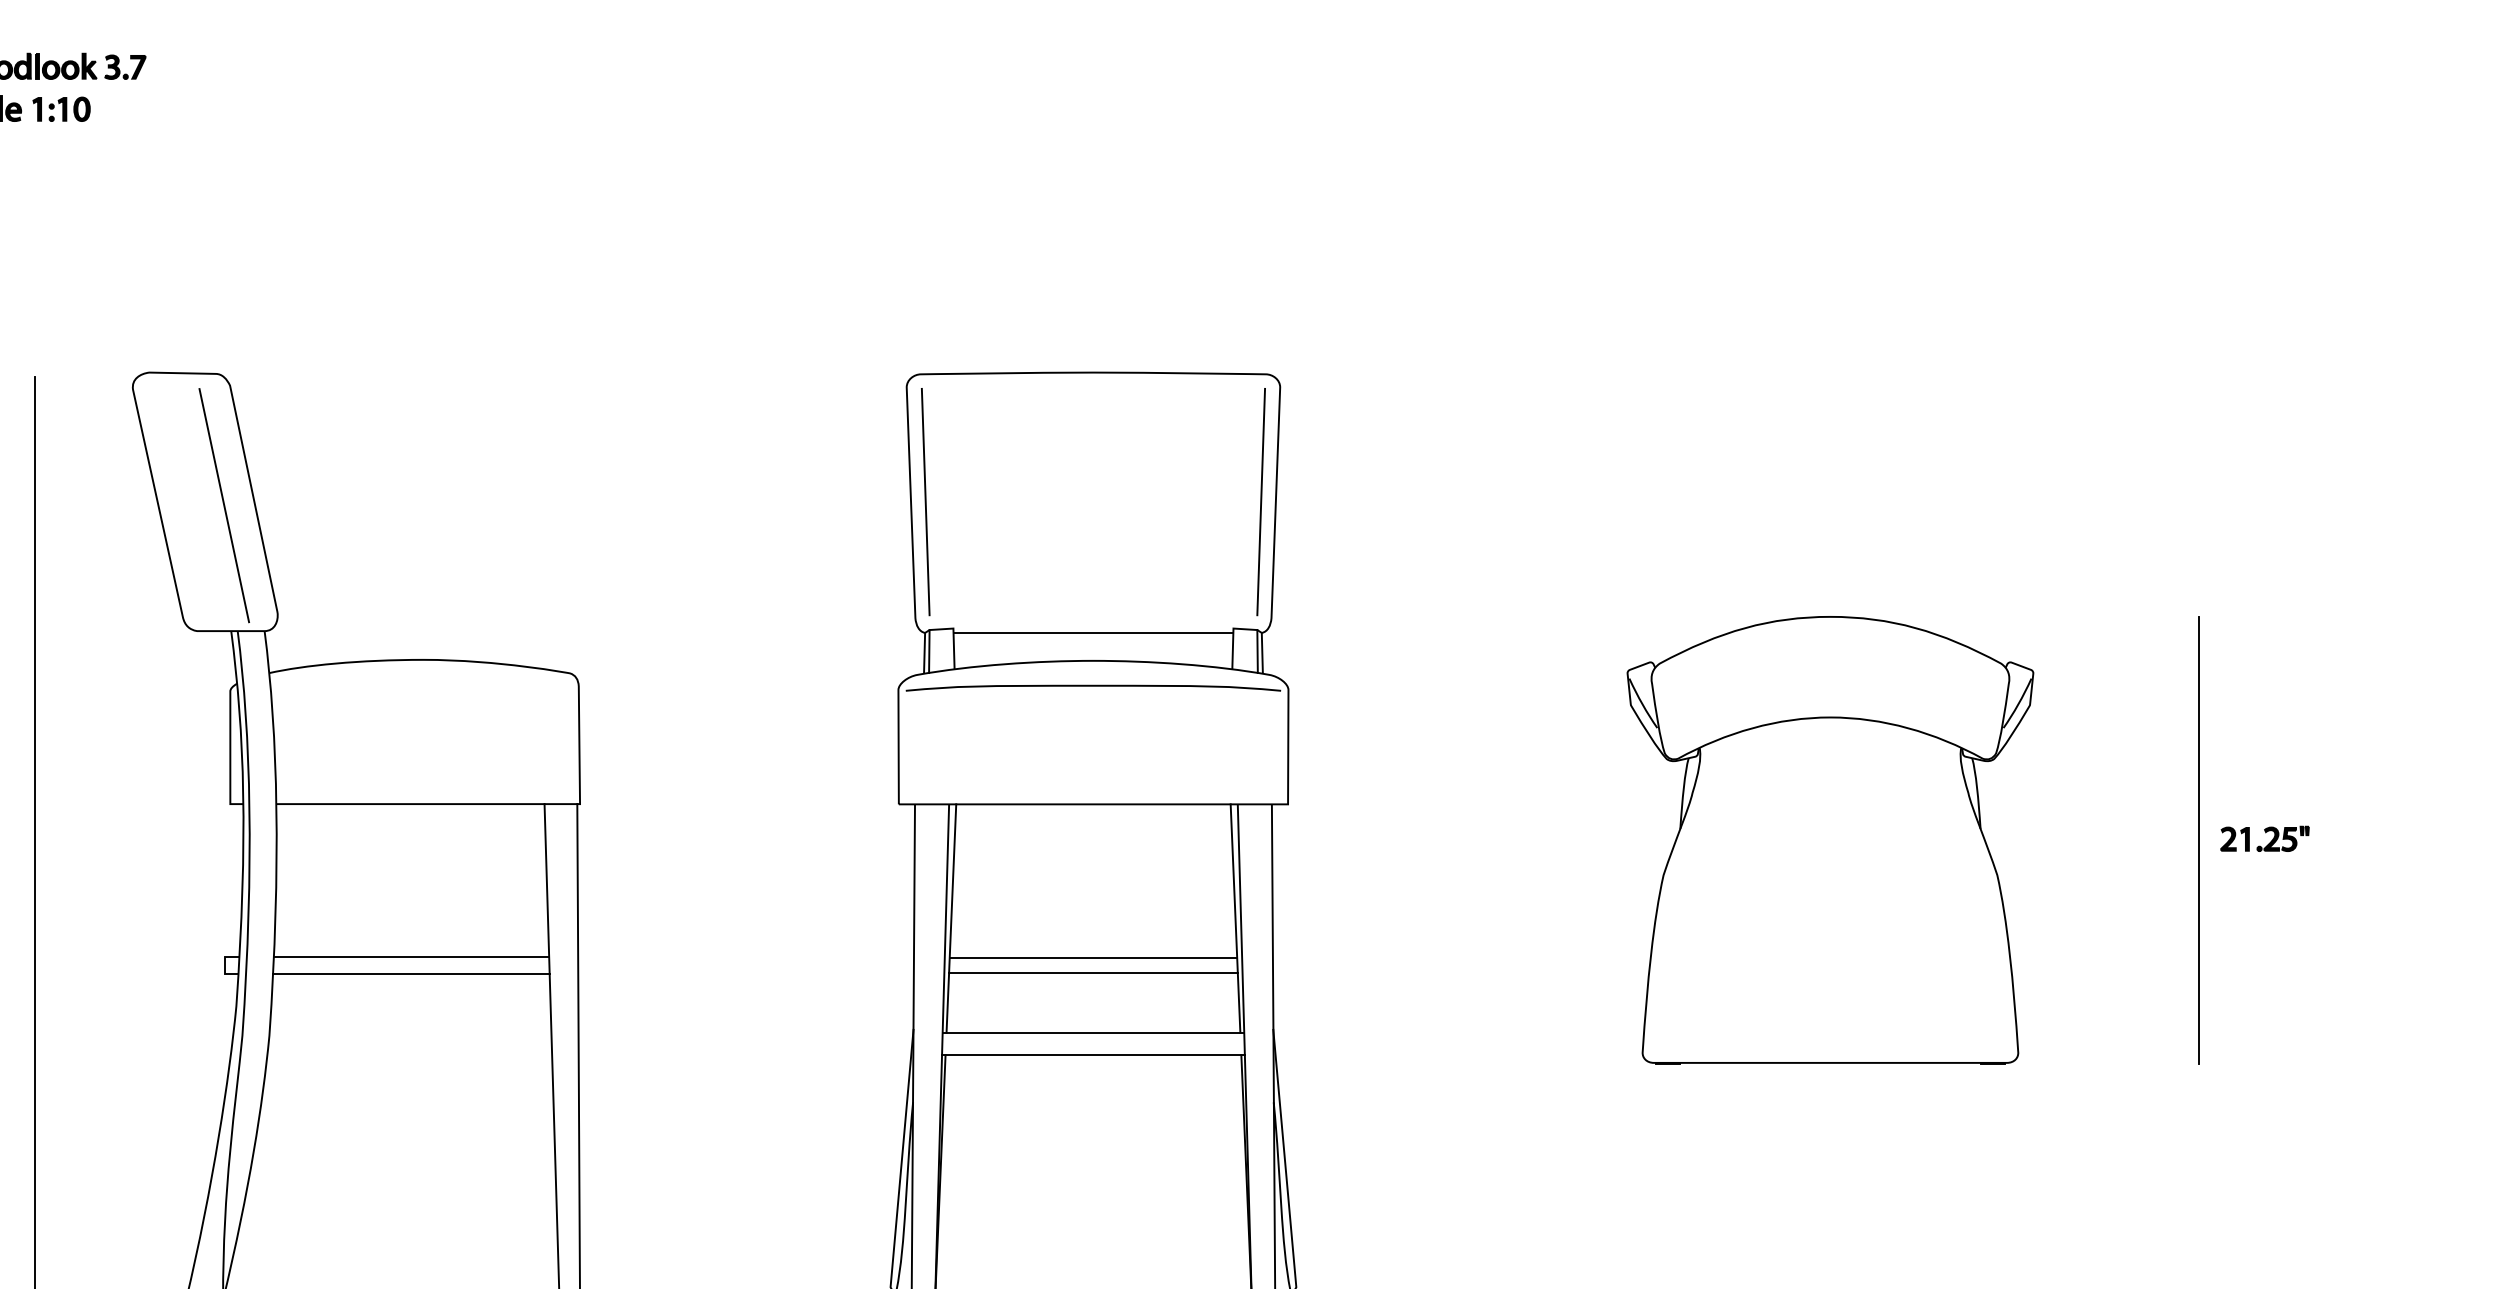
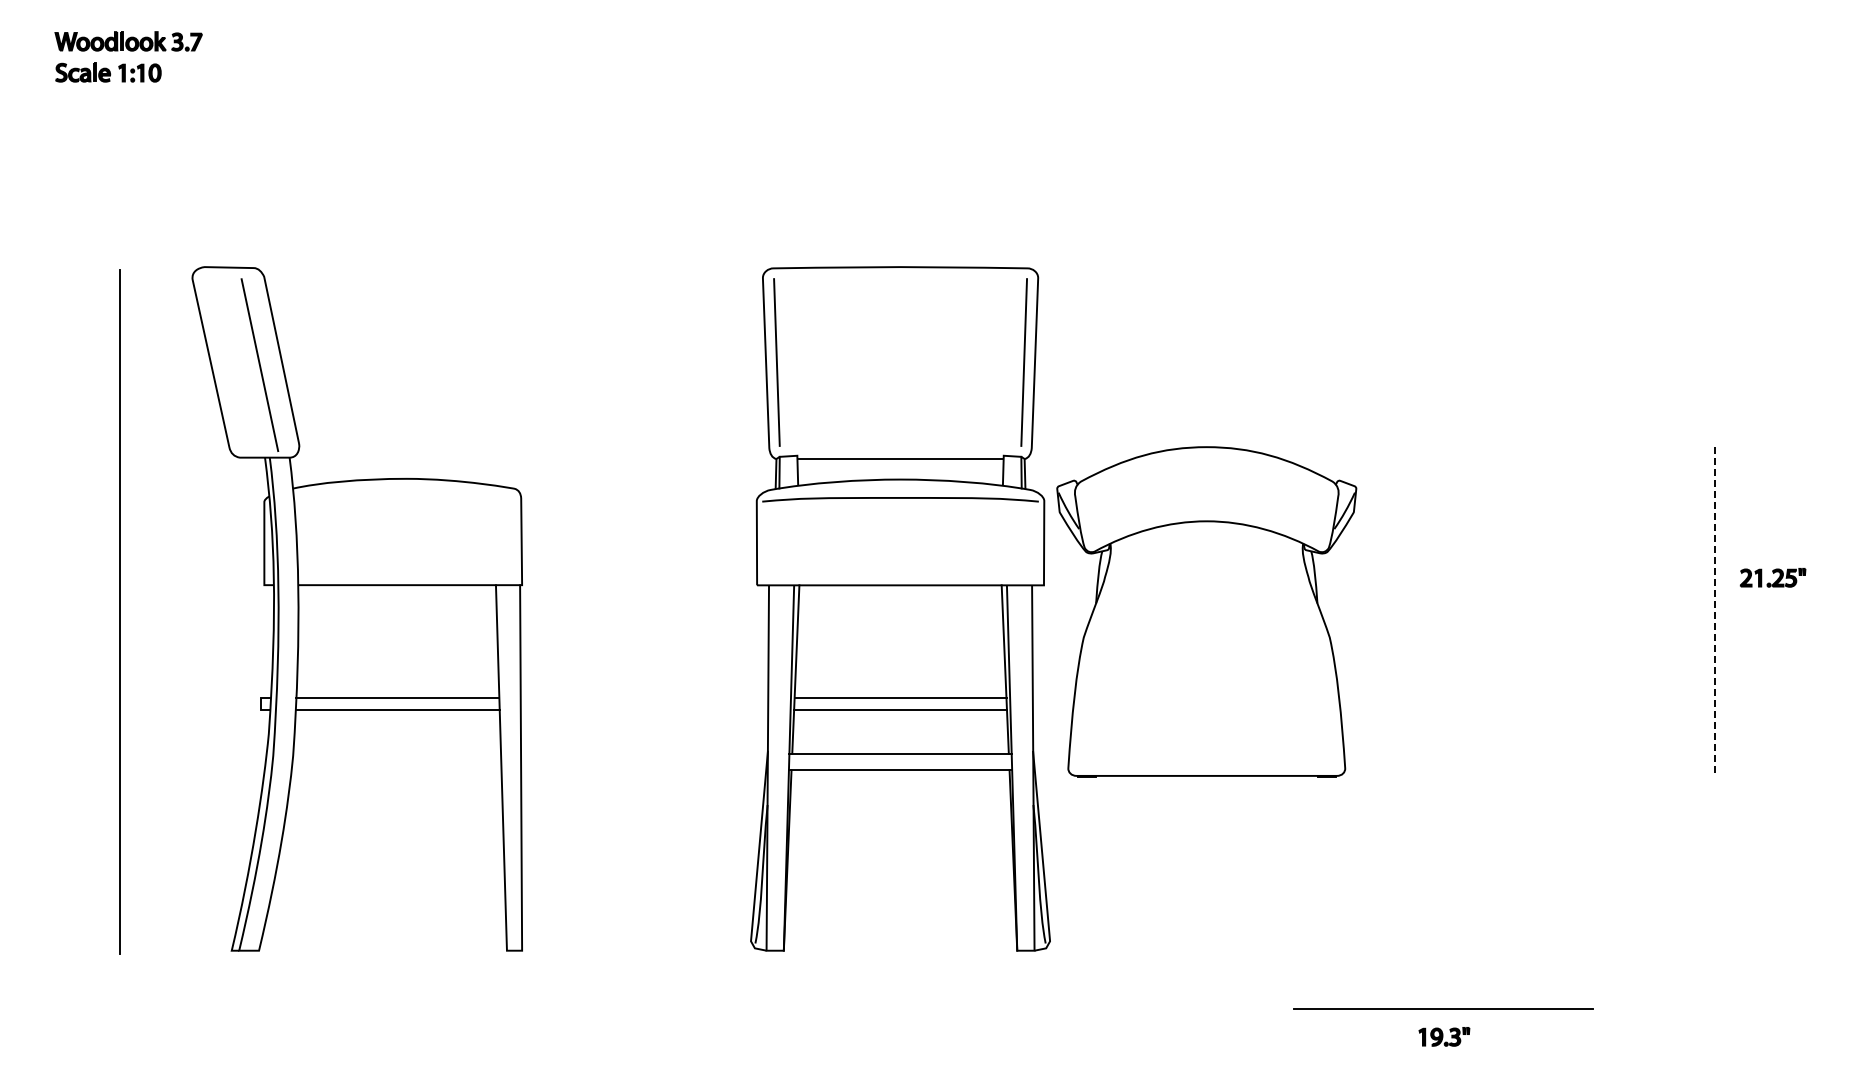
part: (2264, 838) -> (1772, 577), moved
part: (1830, 839) -> (1206, 611), moved
line: (2199, 839) -> (1715, 611), solid -> dashed

